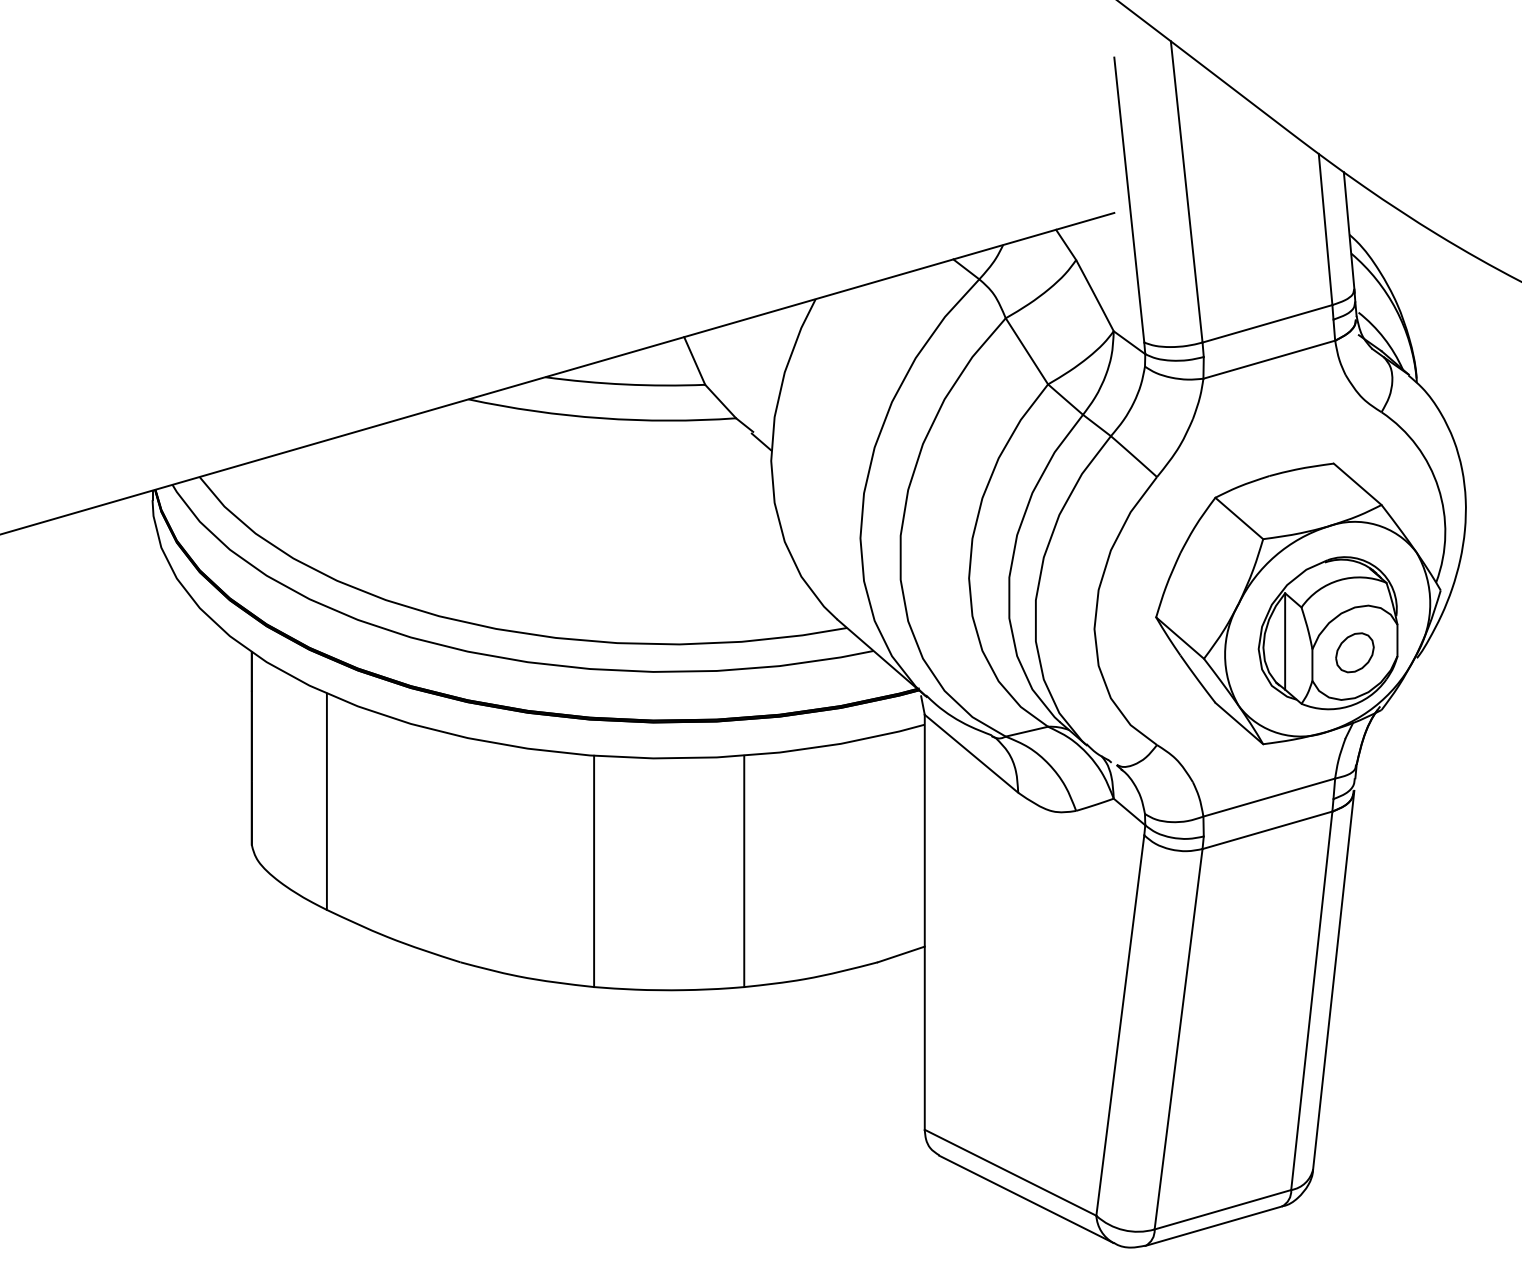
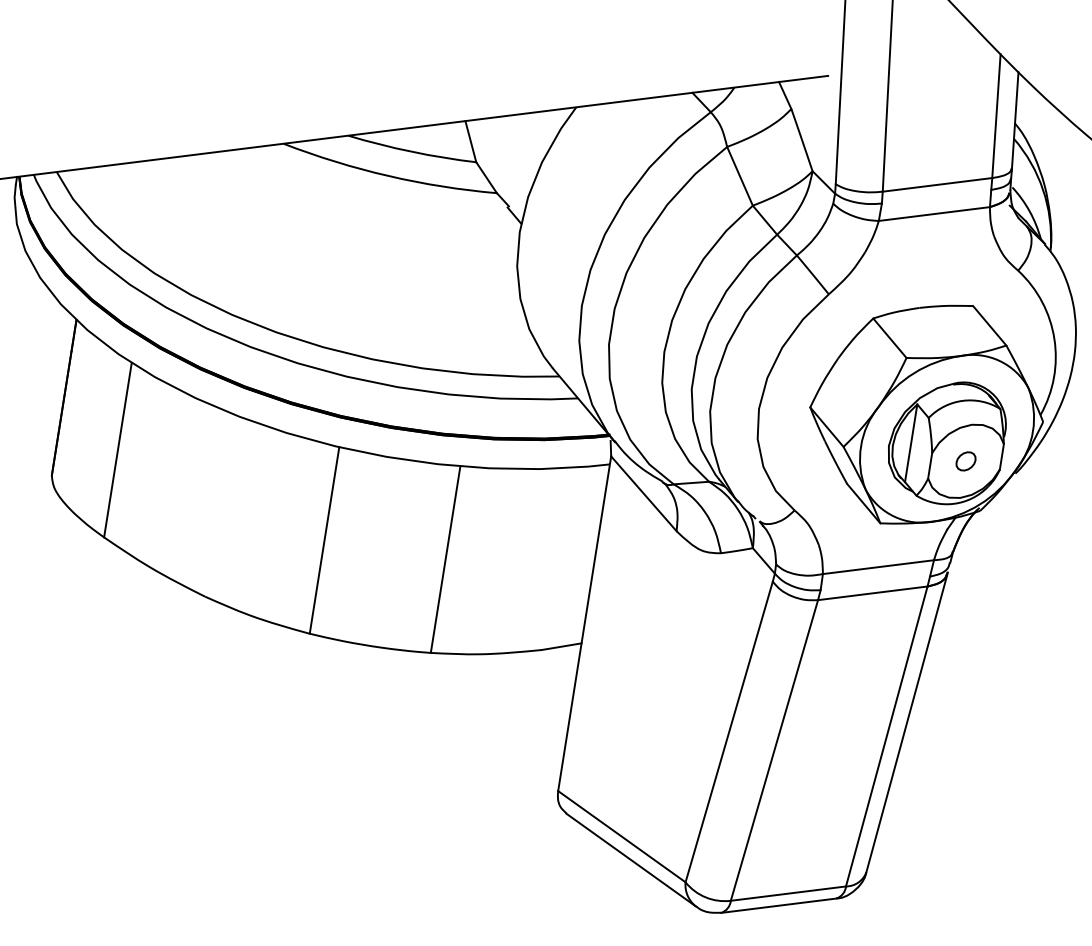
part: (1354, 652) -> (965, 461), size x0.6

